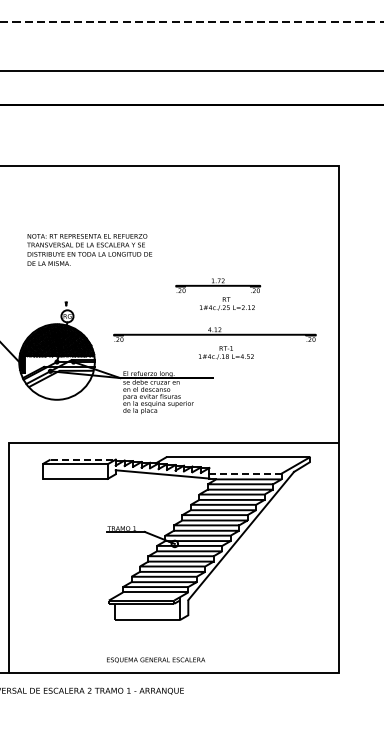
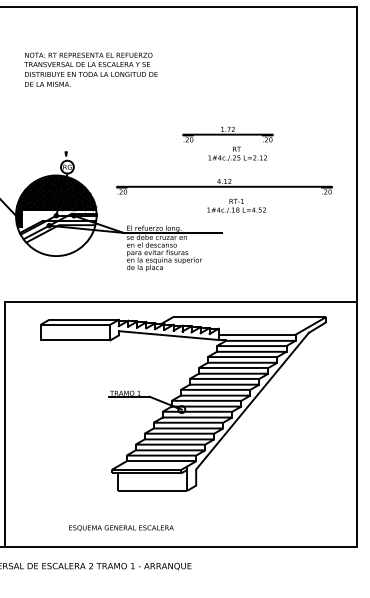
text: (89, 249) -> (90, 69), moved
line: (83, 459) -> (84, 319), dashed -> solid
line: (245, 473) -> (257, 334), dashed -> solid
text: (155, 659) -> (120, 527), moved

